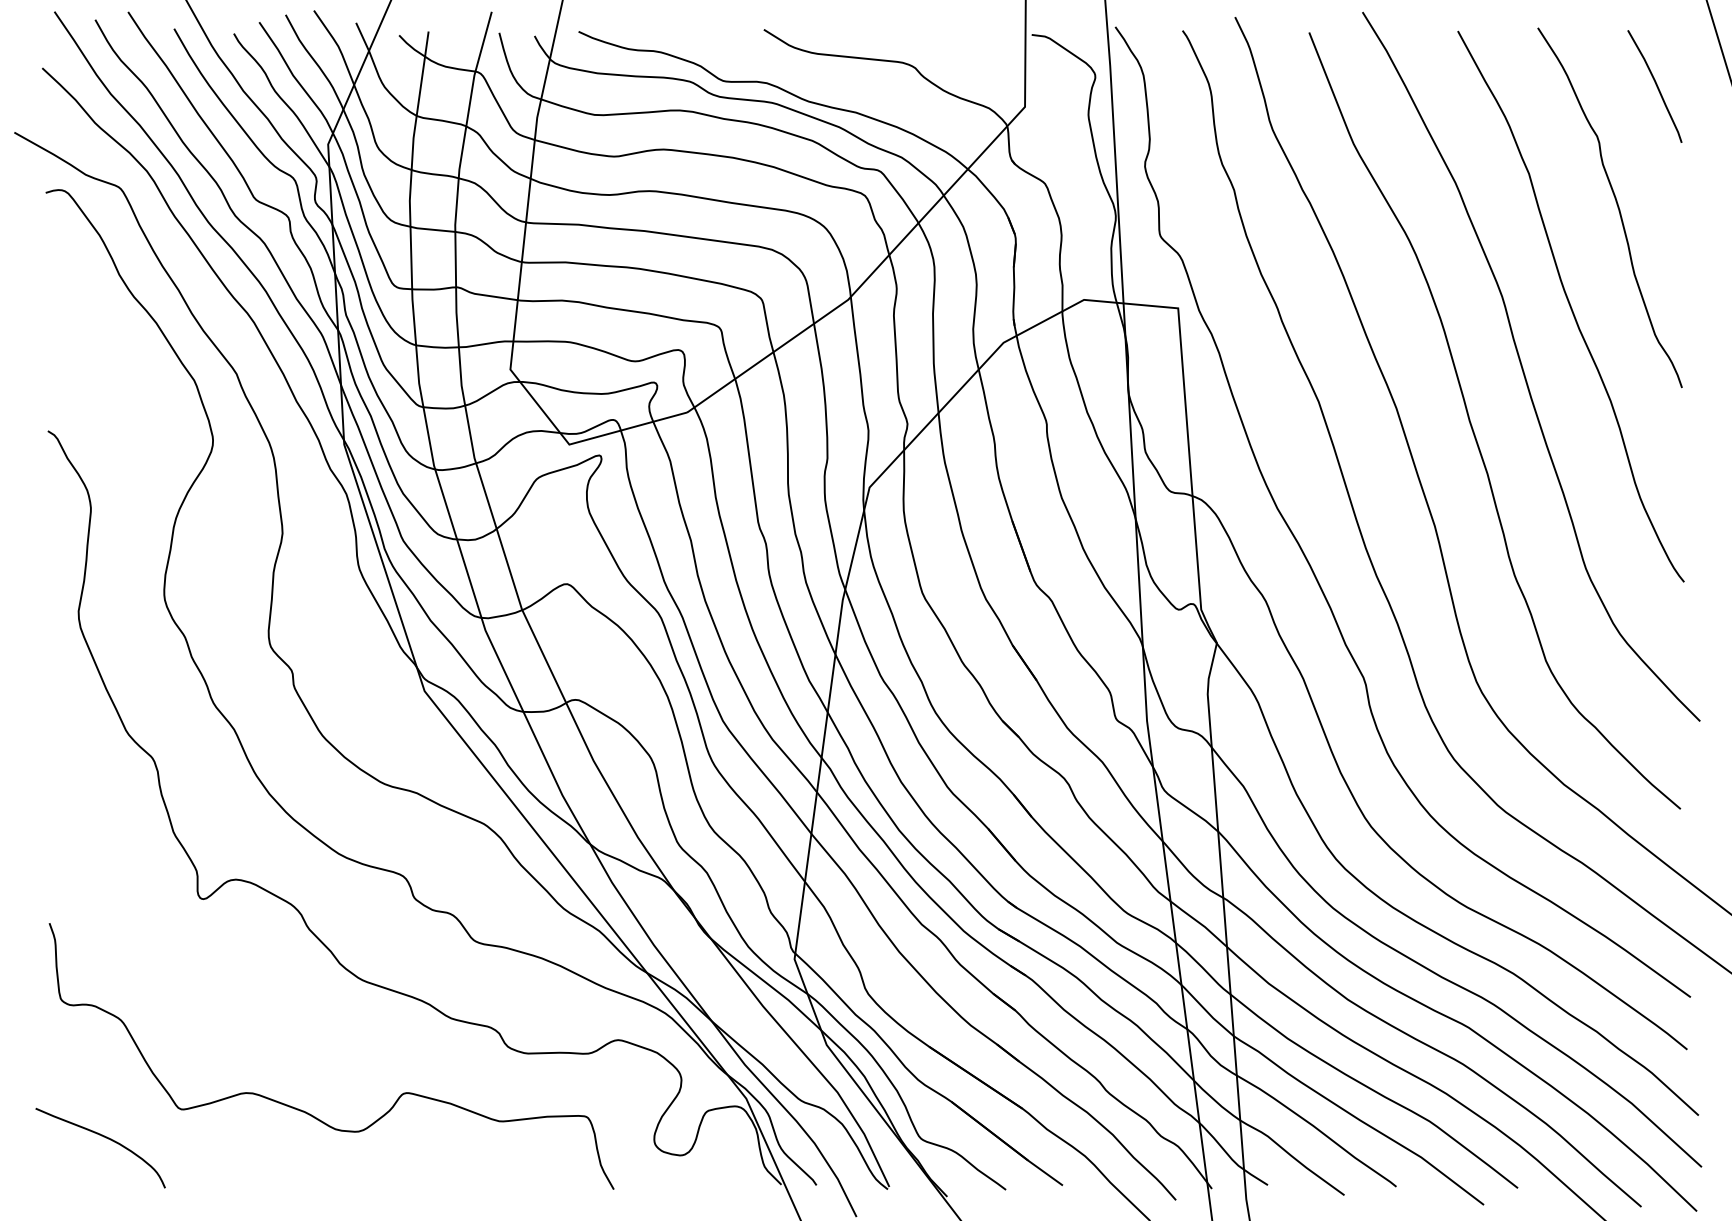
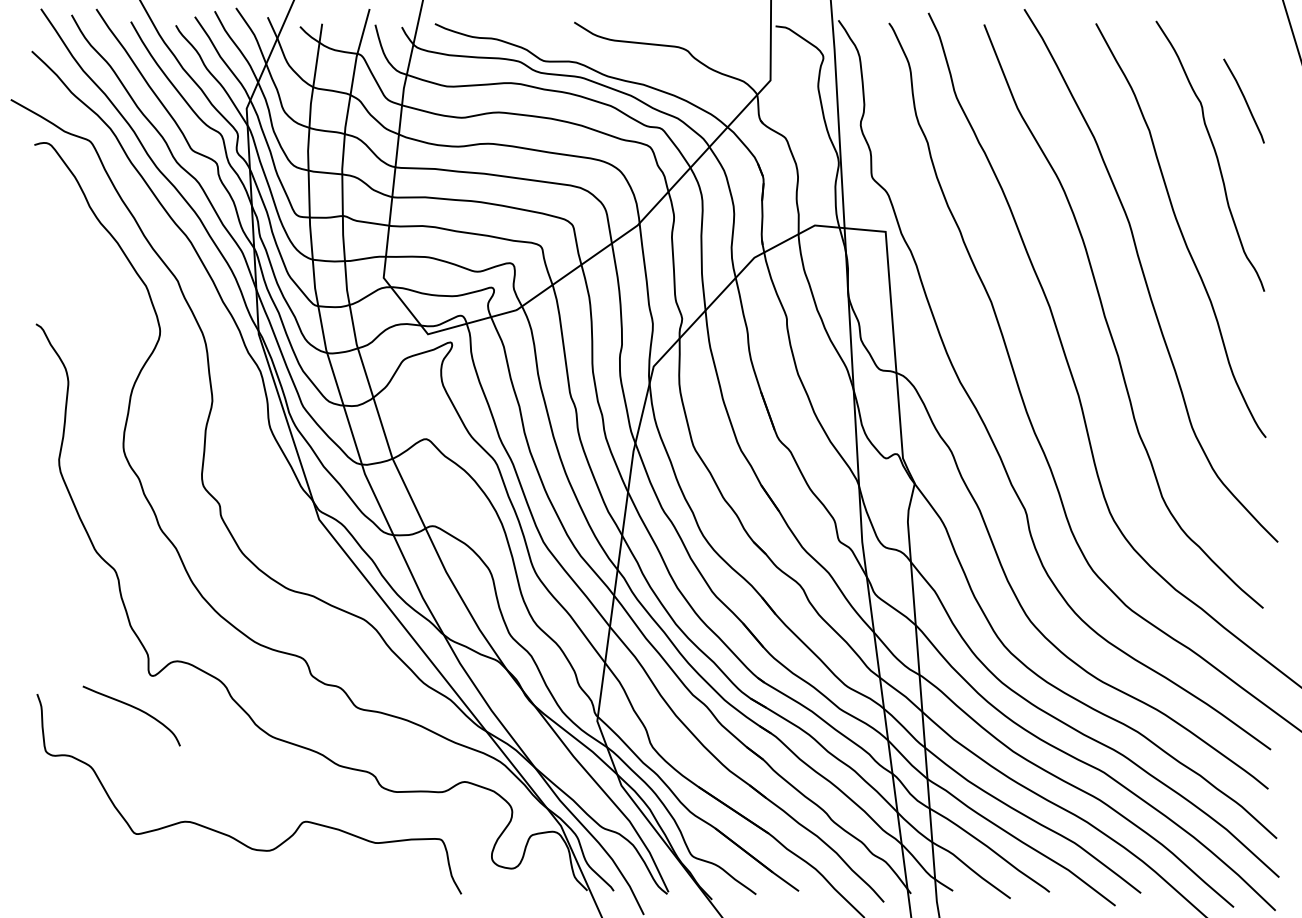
curve: (1655, 85) -> (1244, 100), moved
curve: (104, 1137) -> (134, 708), moved

